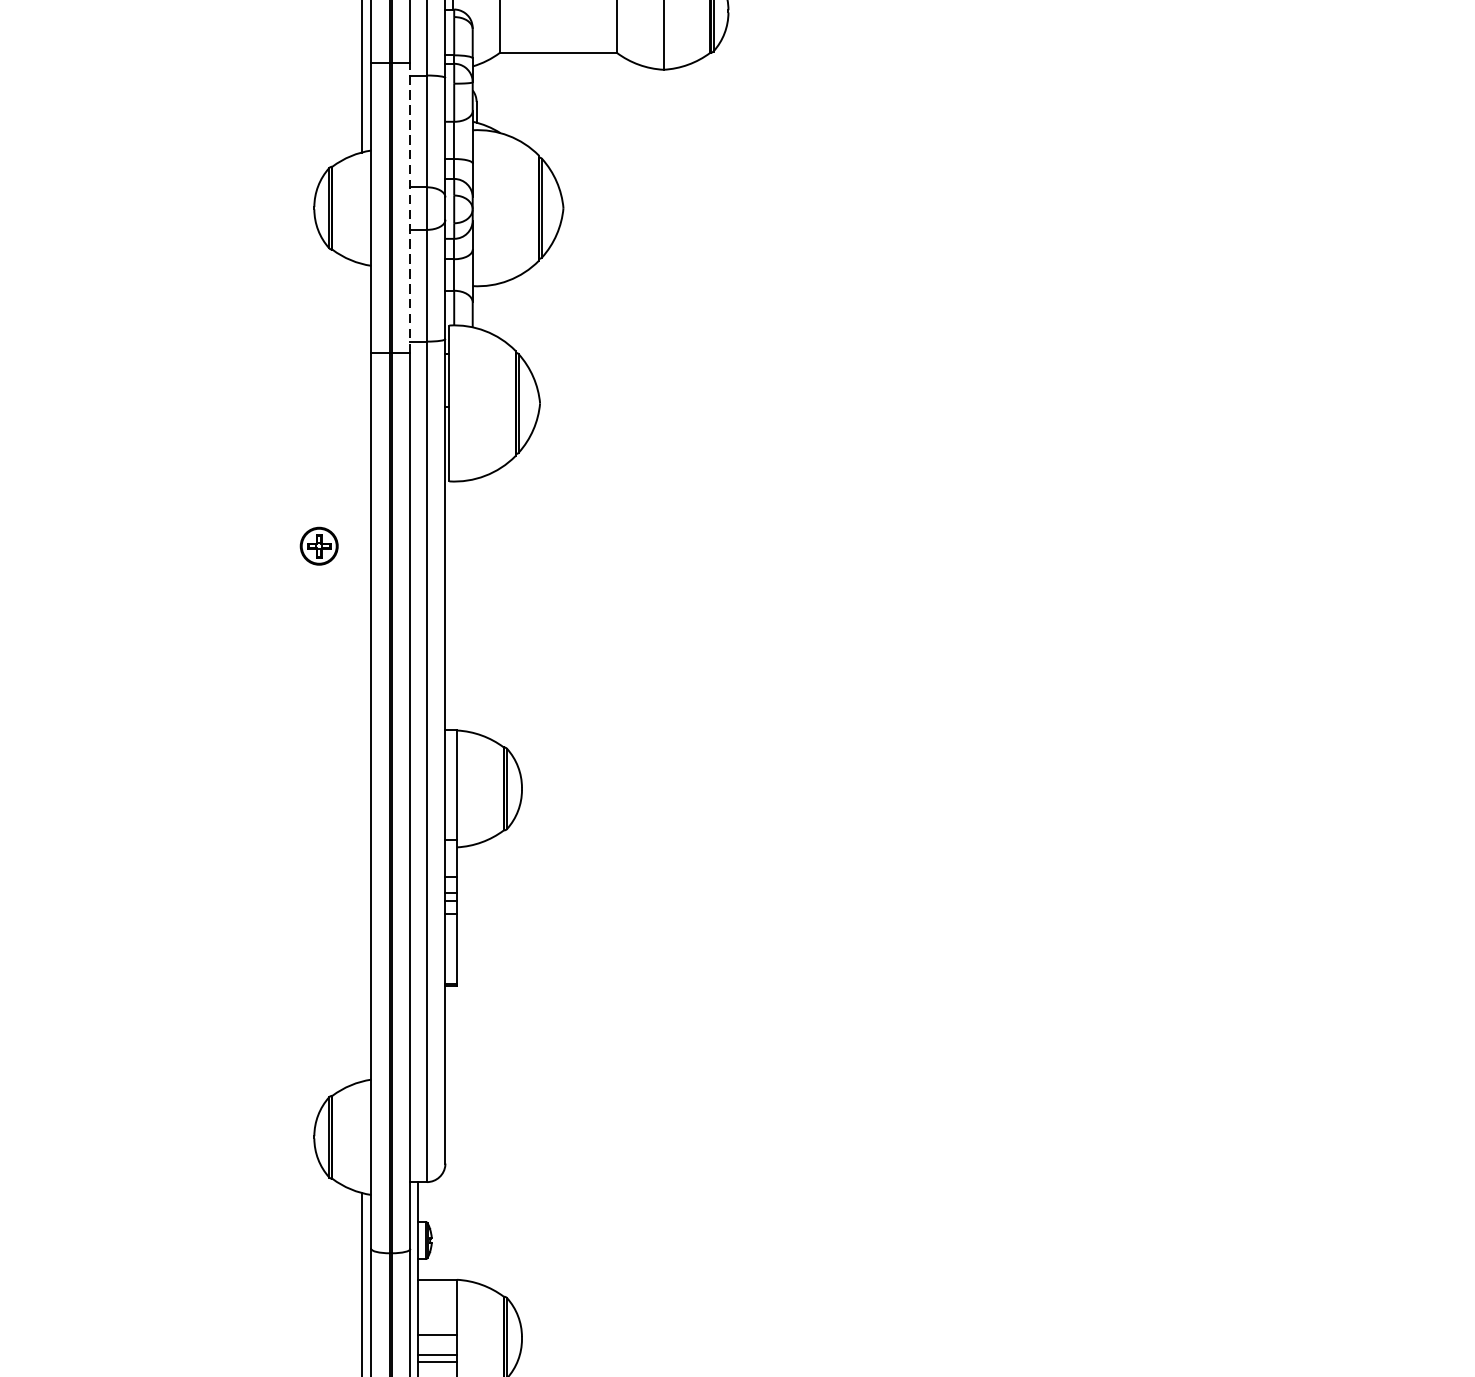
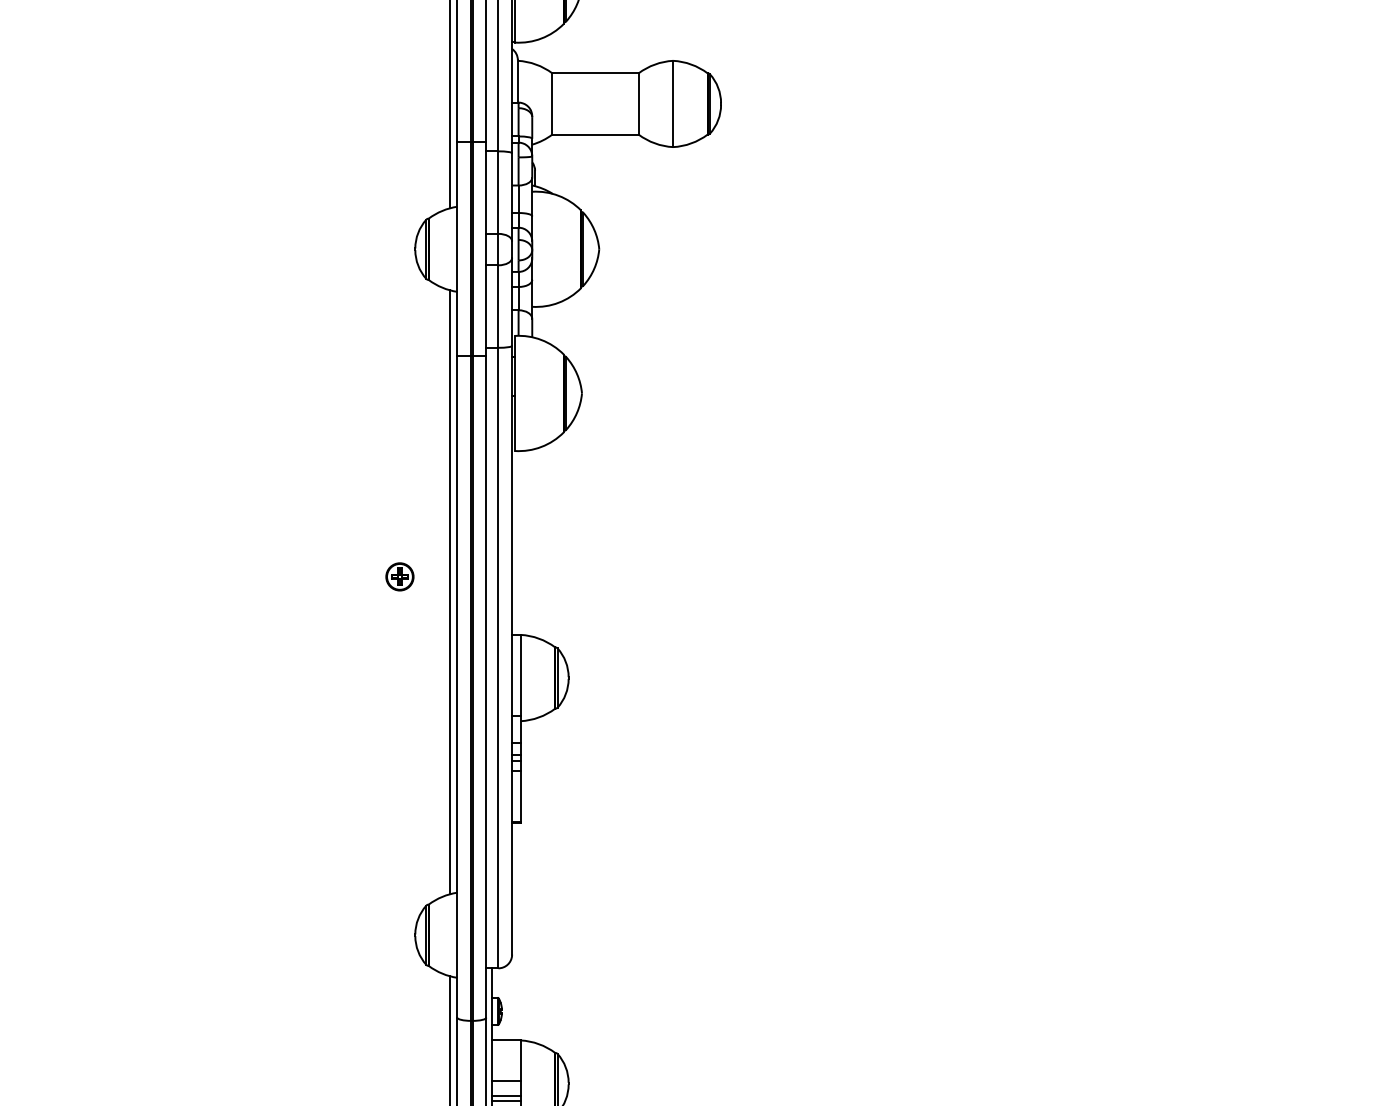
line: (410, 208) -> (486, 249), dashed -> solid
part: (318, 545) -> (399, 576), moved
line: (361, 673) -> (450, 592), added

